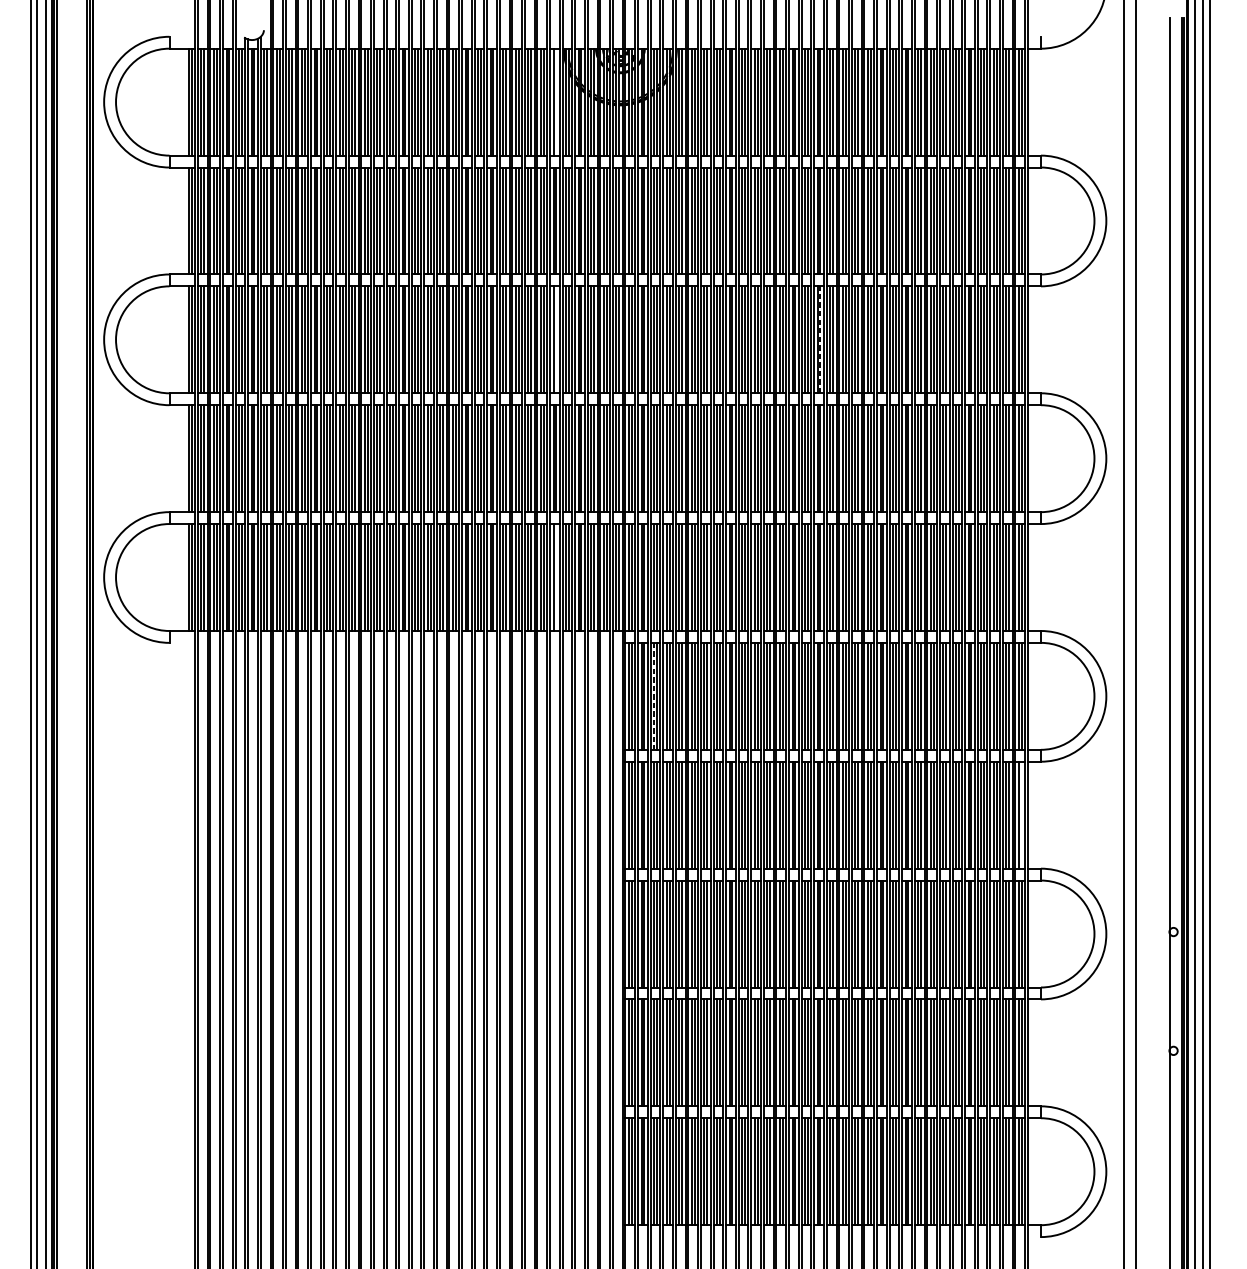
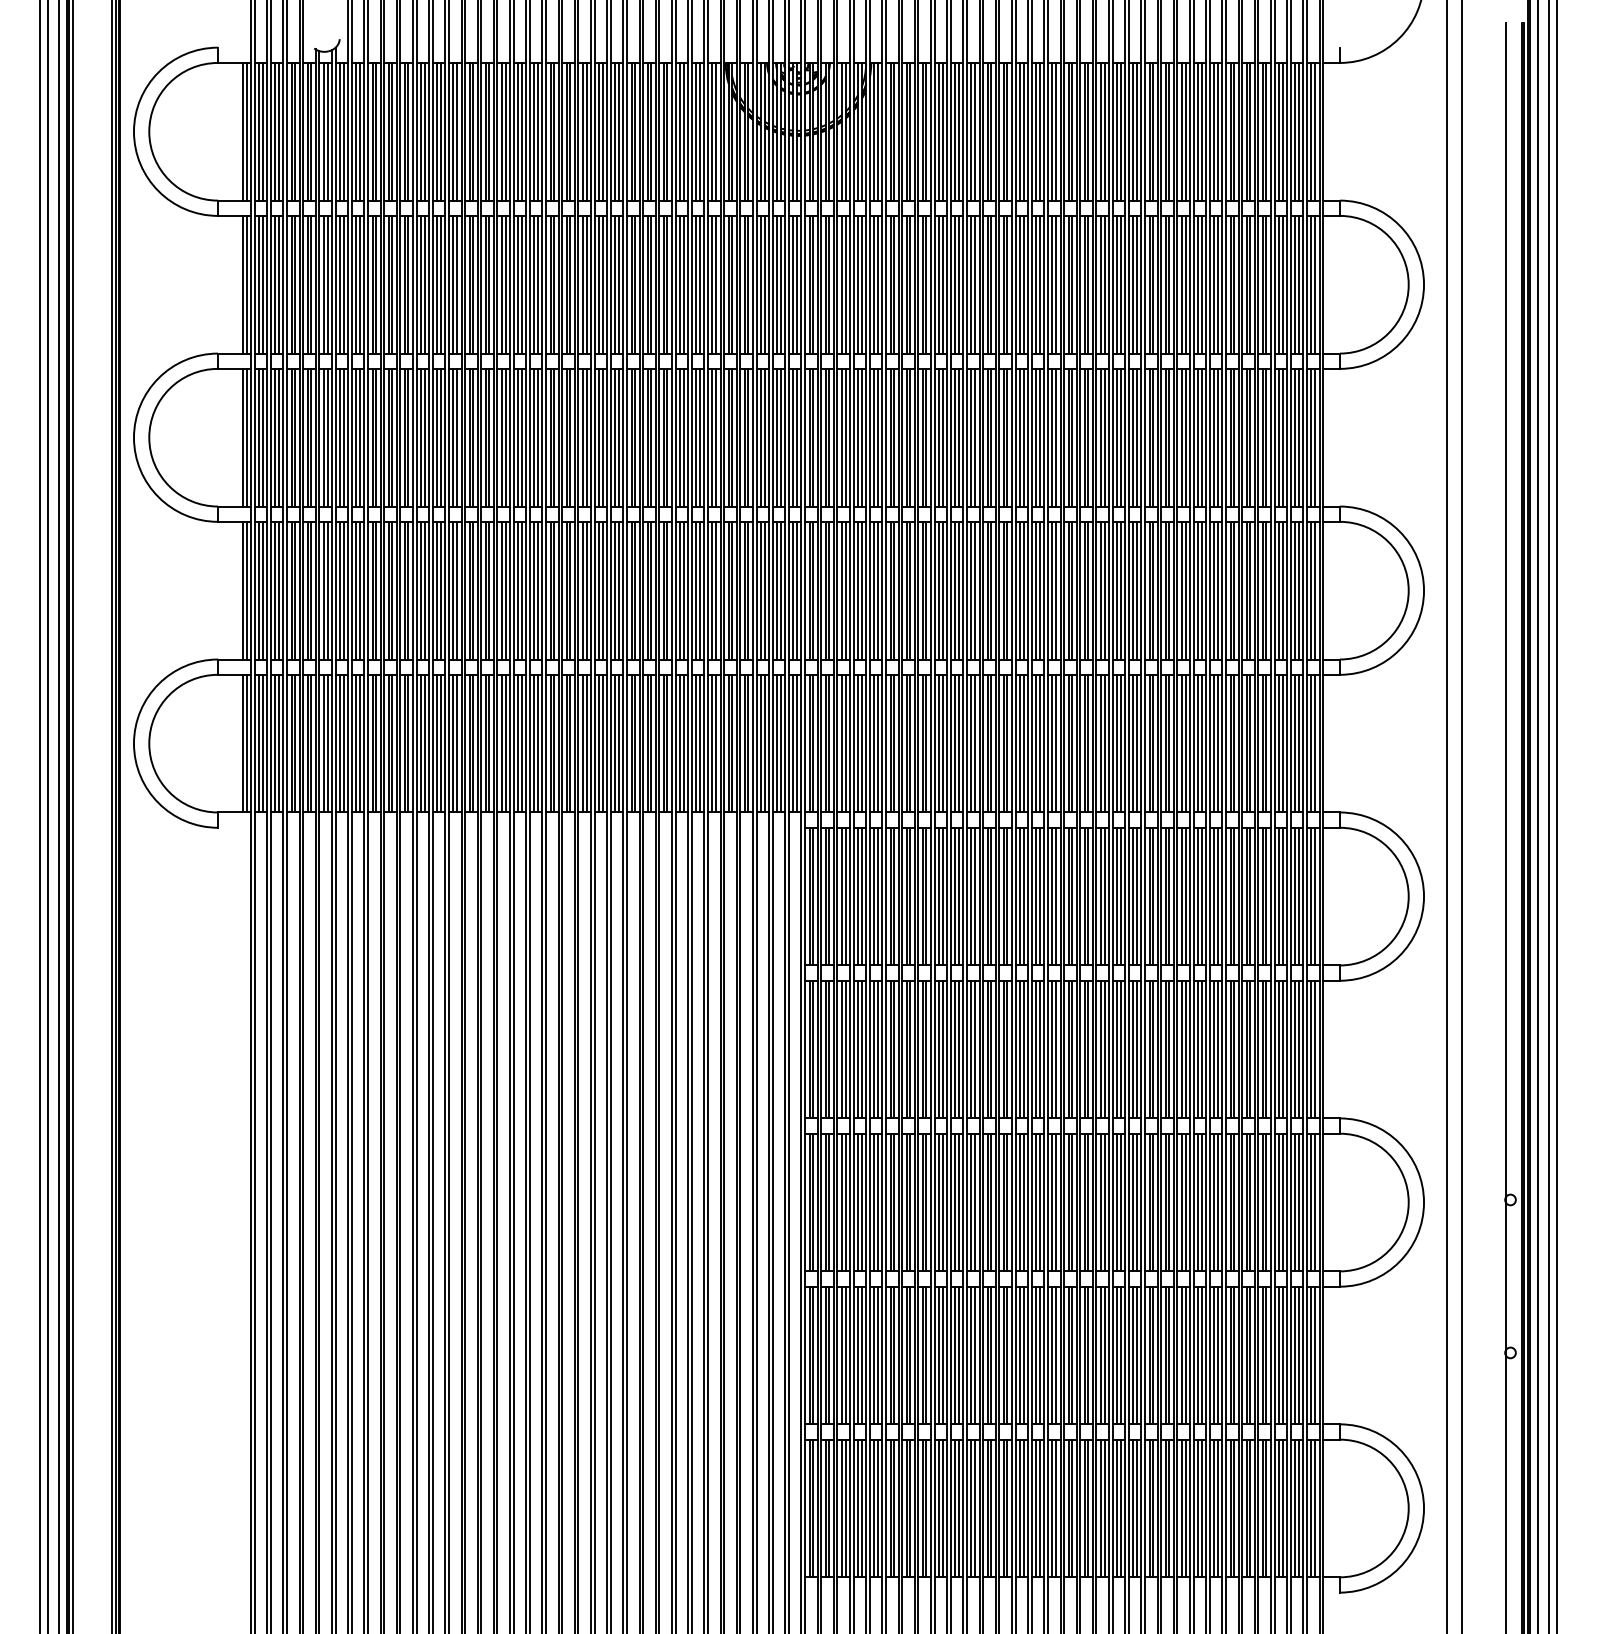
line: (556, 101) -> (716, 131), added
line: (556, 339) -> (716, 437), added
line: (820, 339) -> (1056, 437), dashed -> solid
line: (556, 577) -> (716, 743), added
line: (653, 696) -> (841, 896), dashed -> solid
line: (1022, 815) -> (1315, 1049), added

